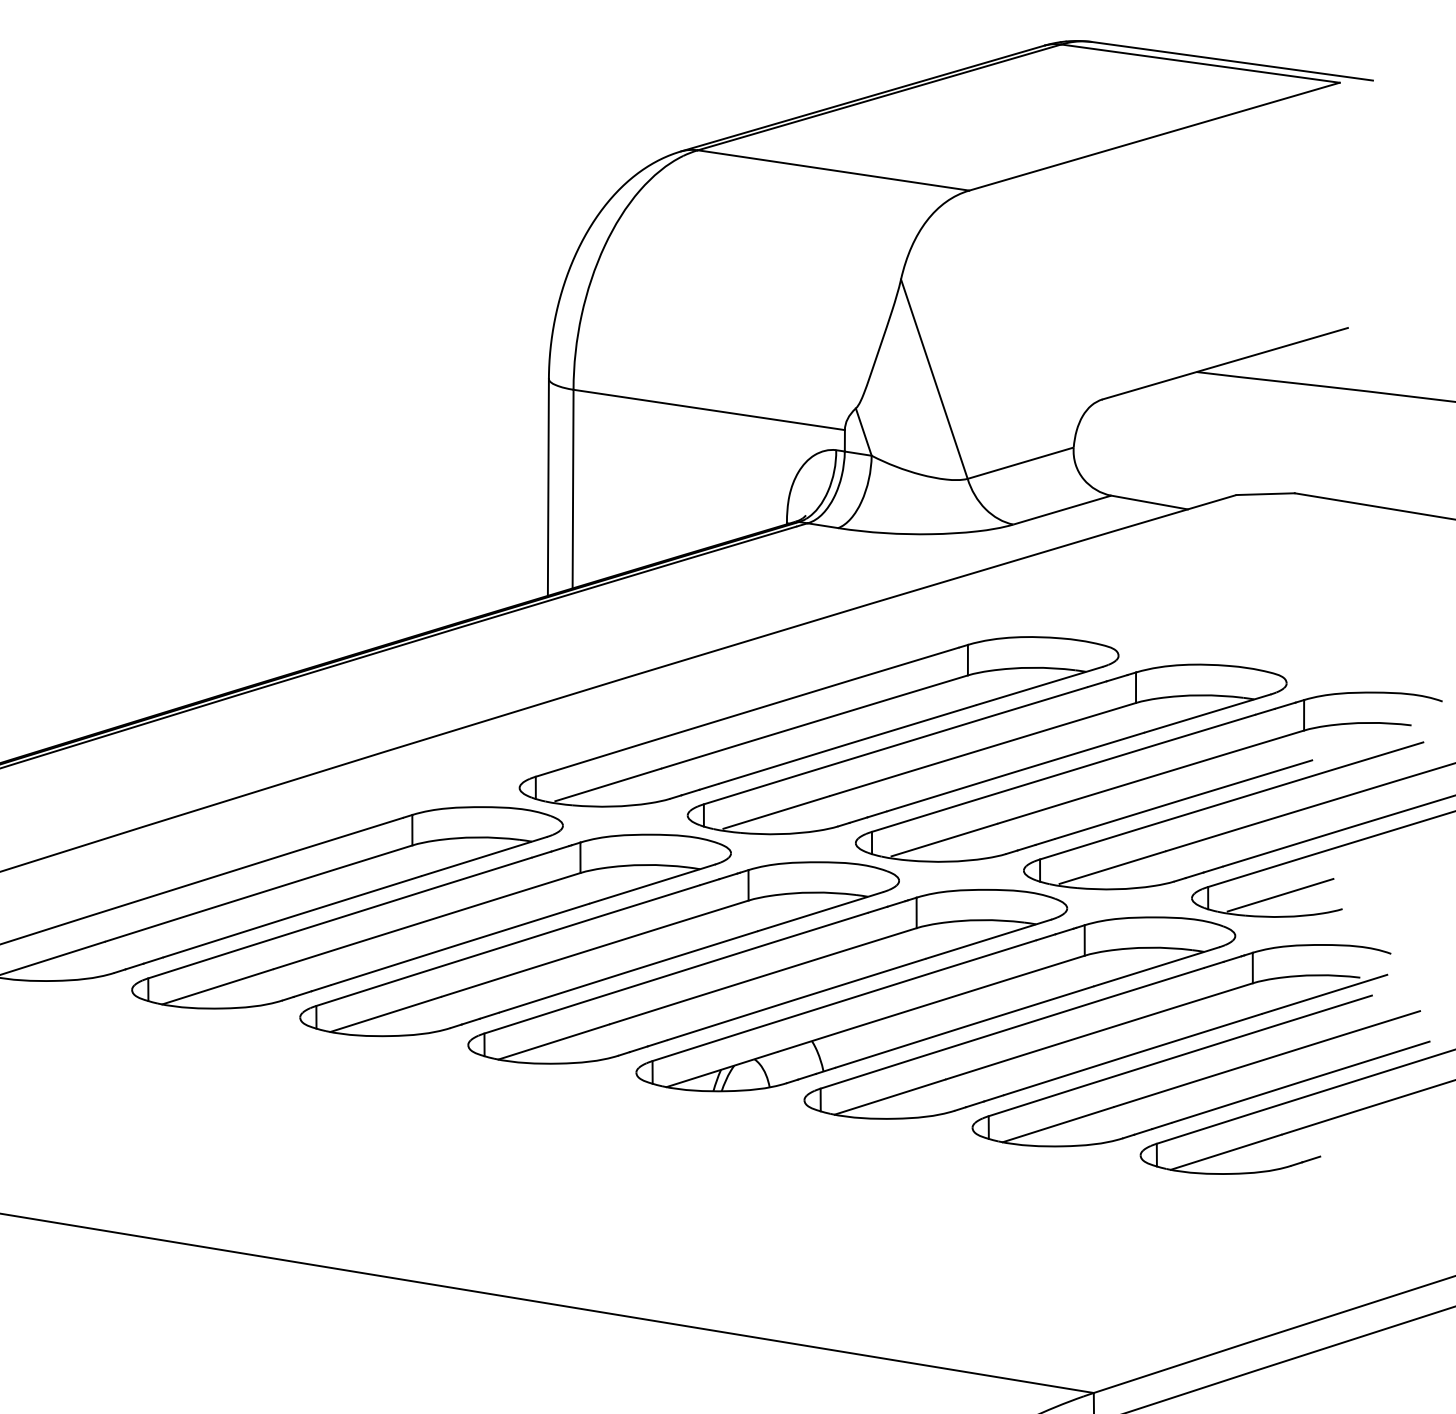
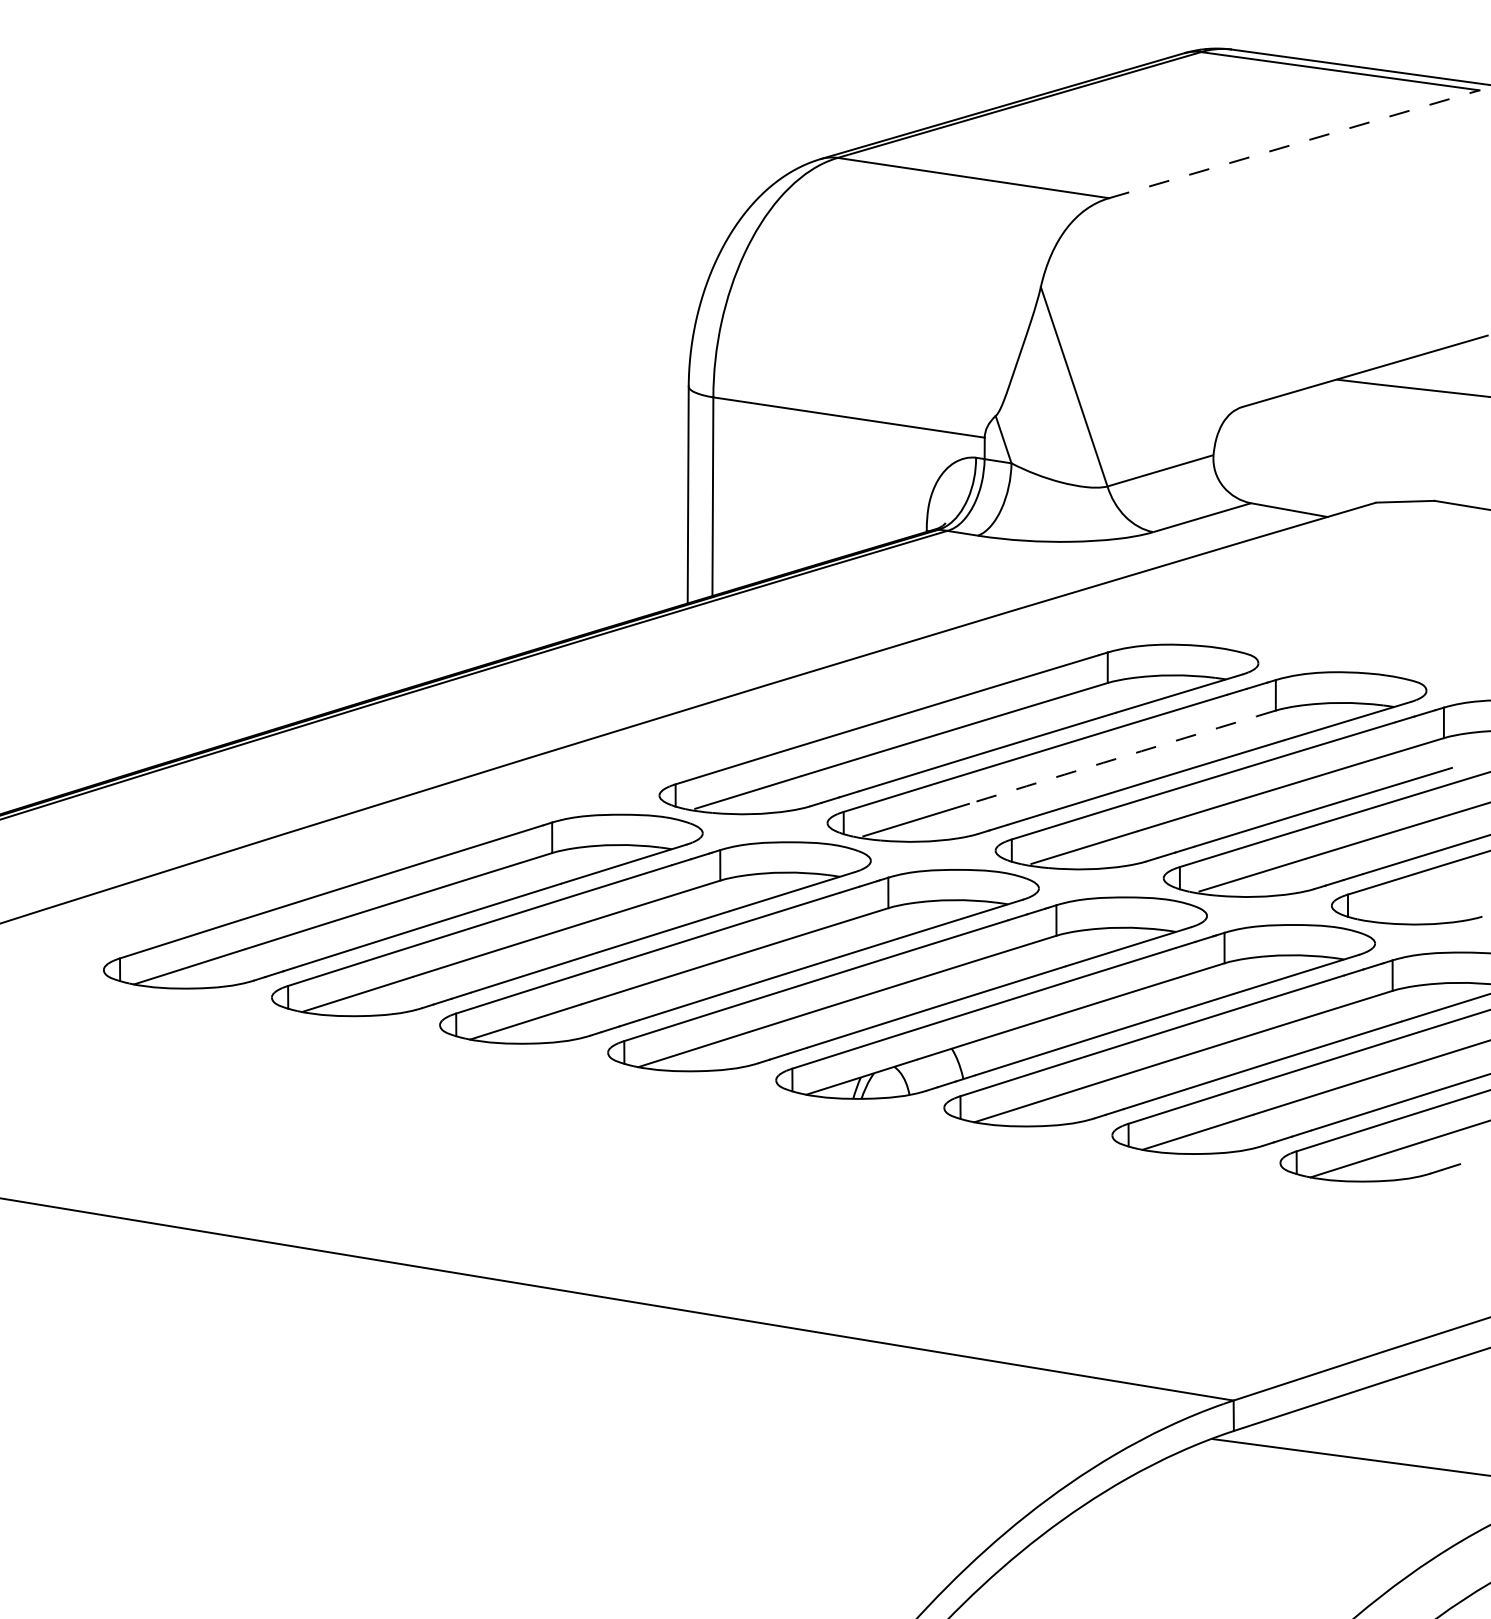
line: (1154, 136) -> (1294, 144), solid -> dashed
arc: (982, 749) -> (1122, 757), solid -> dashed
line: (1280, 894) -> (1420, 902), removed

